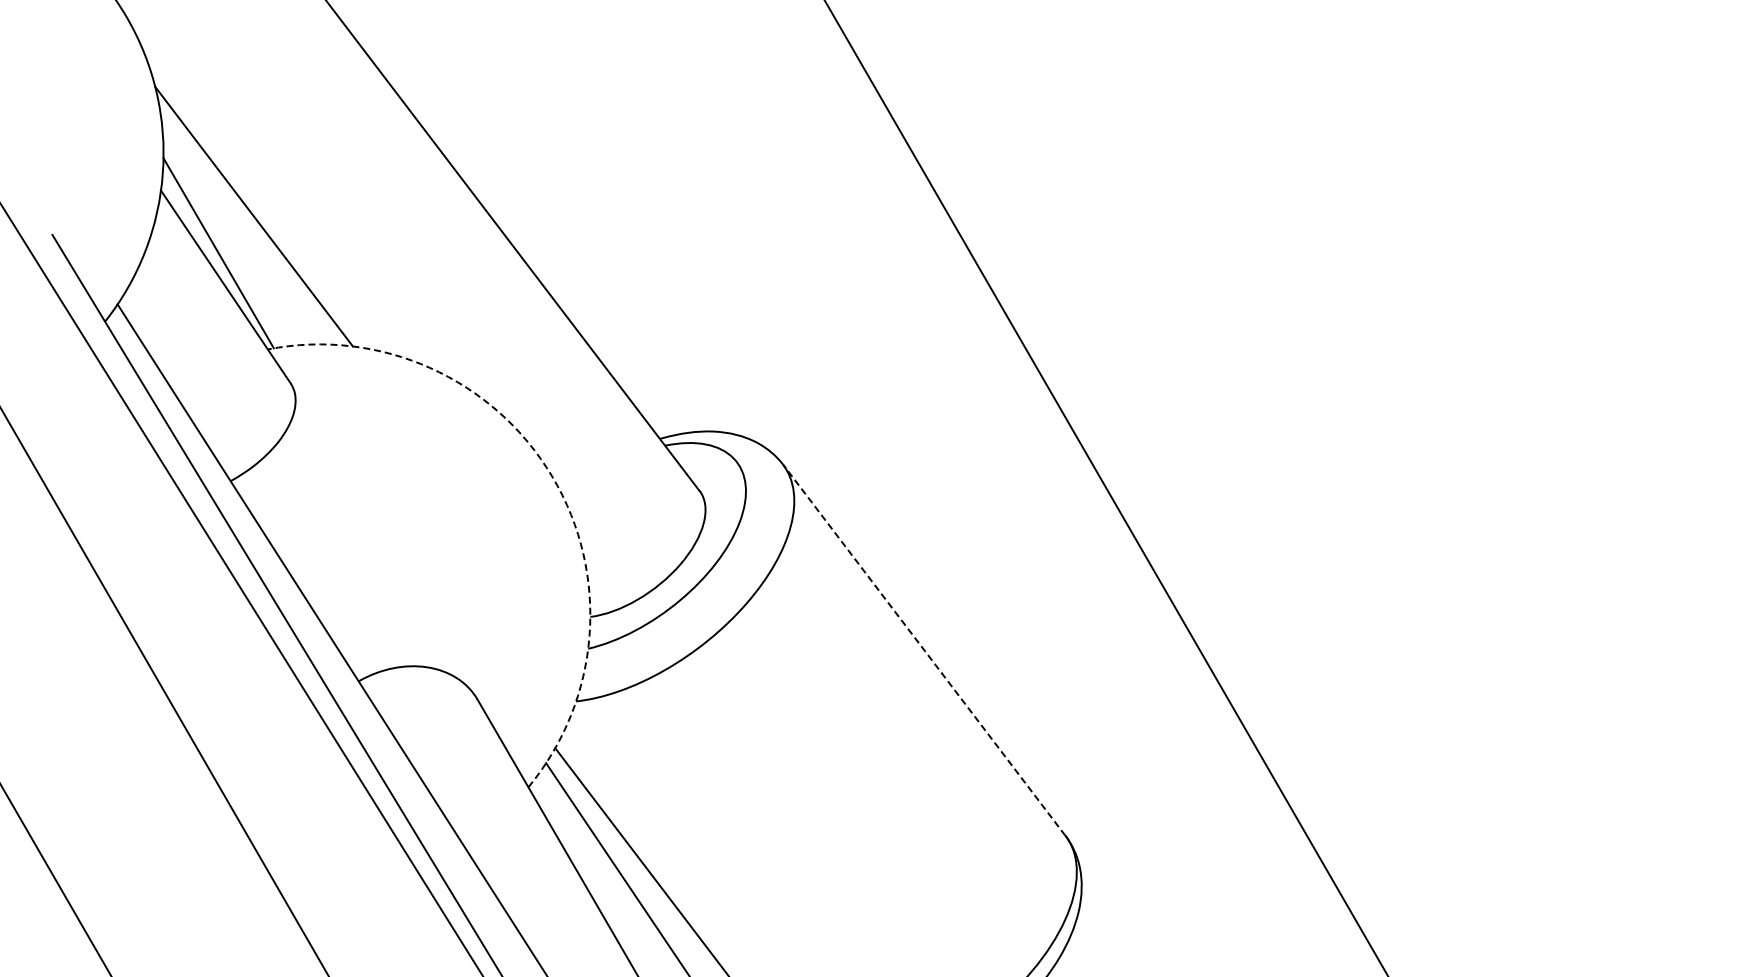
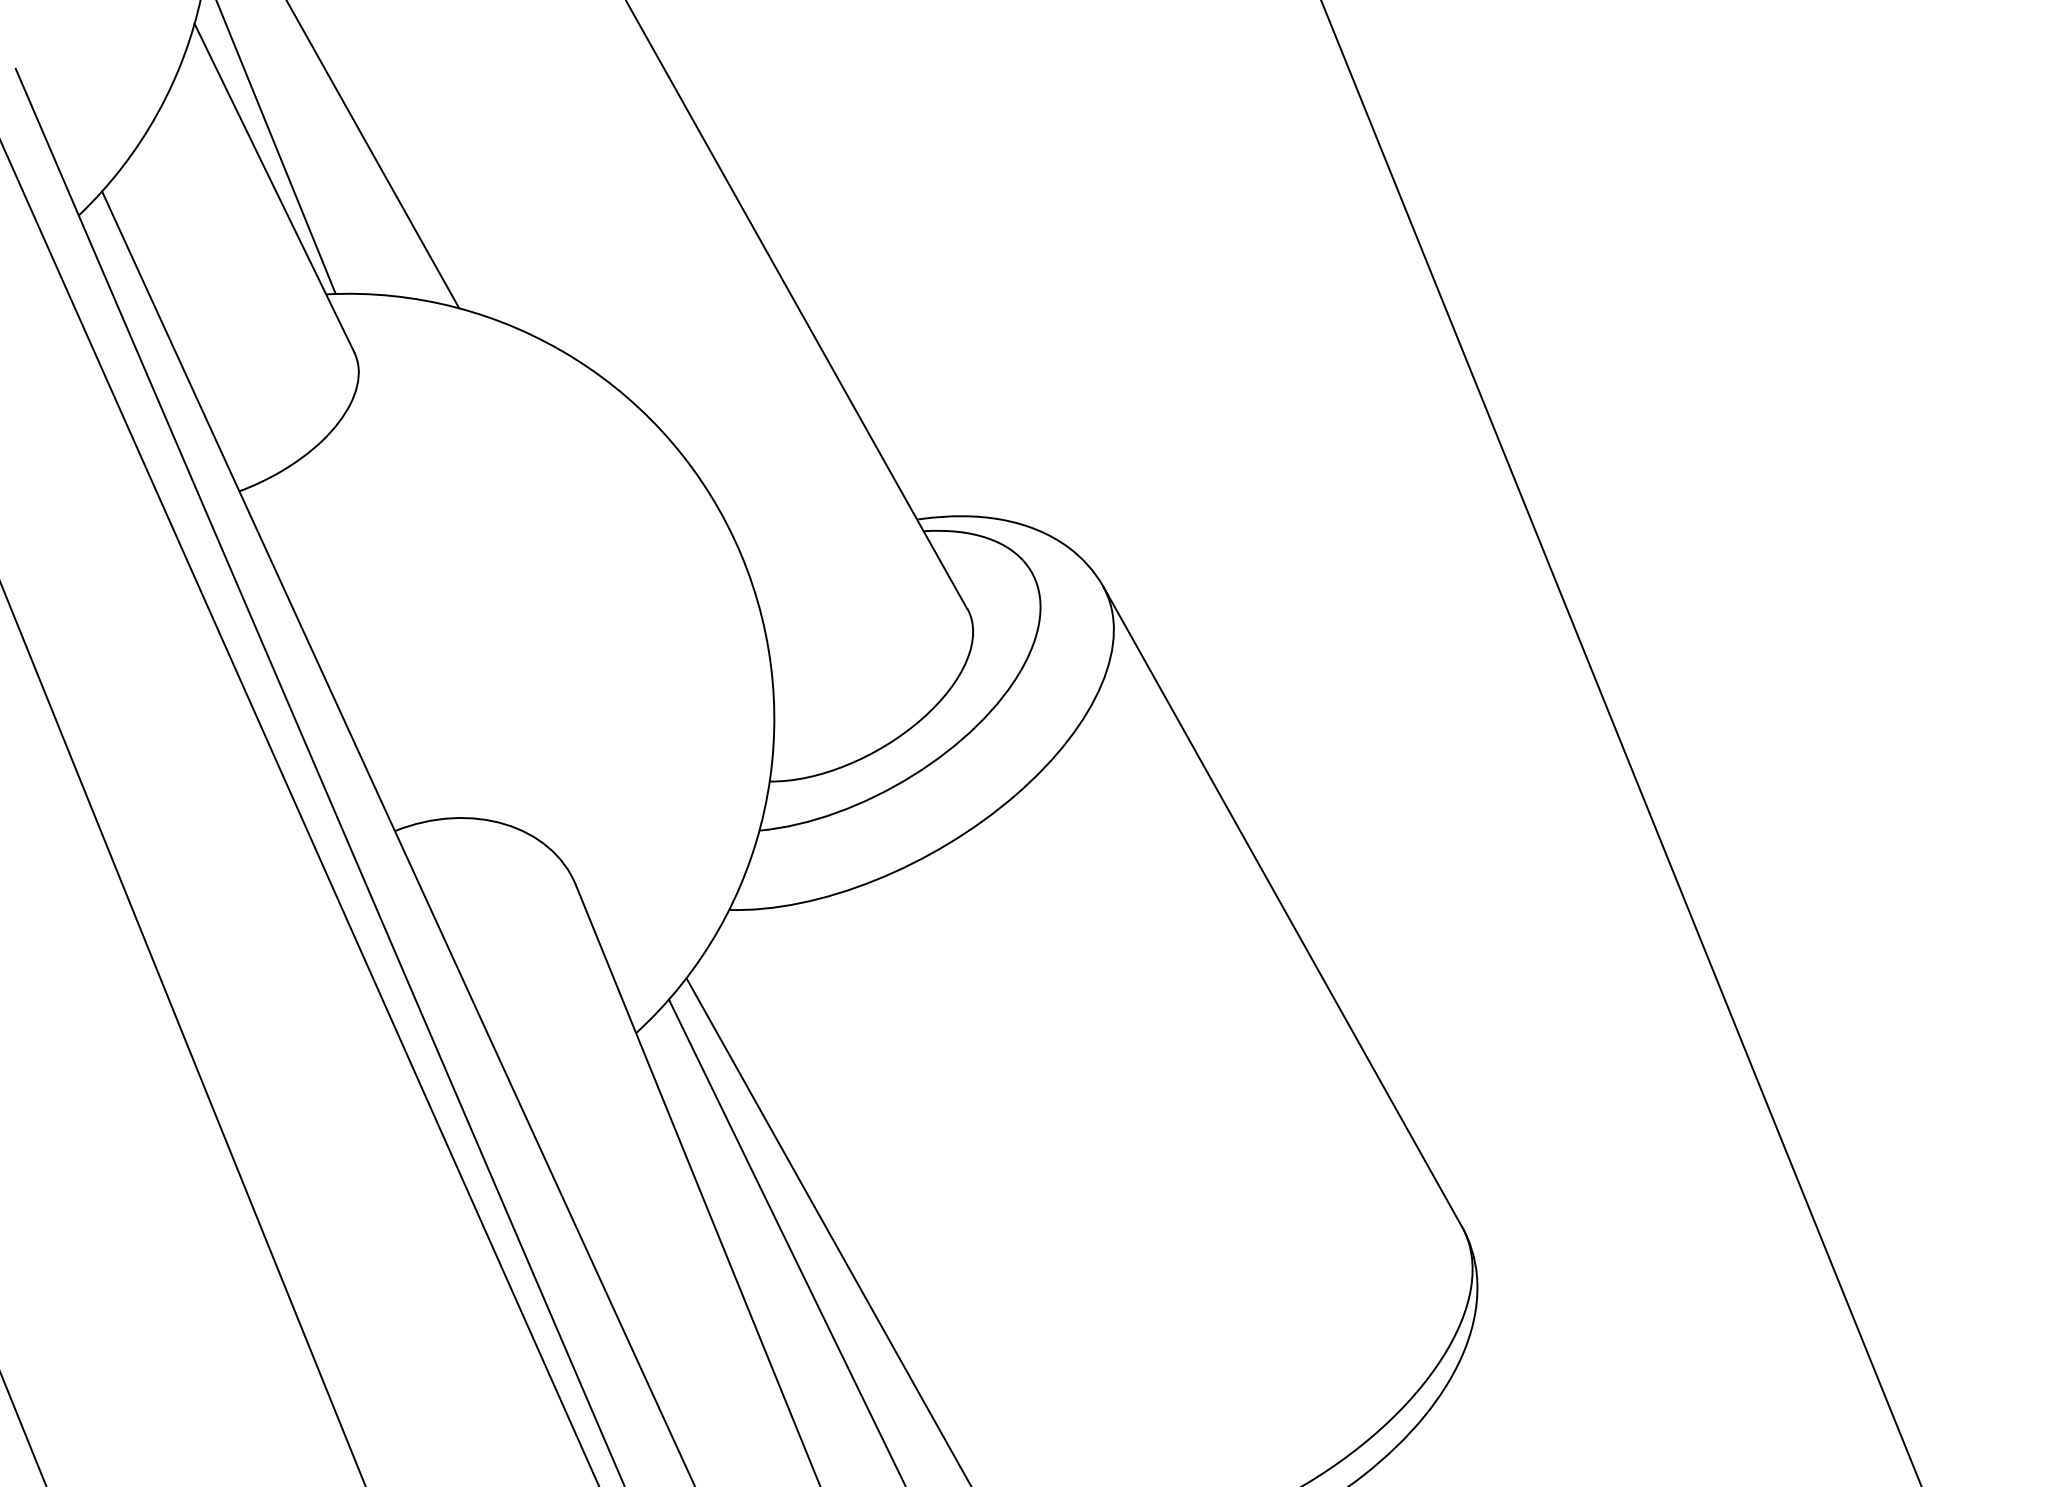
arc: (552, 476) -> (741, 554), dashed -> solid
line: (923, 649) -> (1281, 905), dashed -> solid

